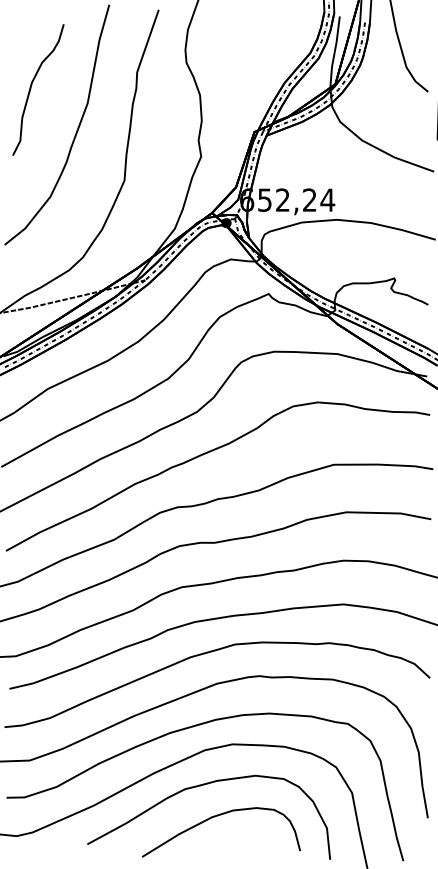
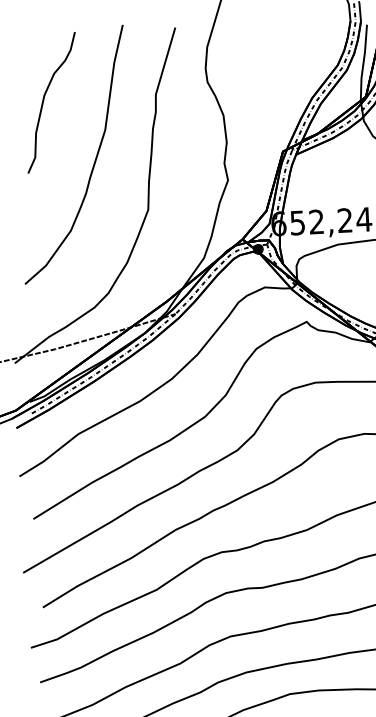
curve: (31, 88) -> (44, 101), moved

